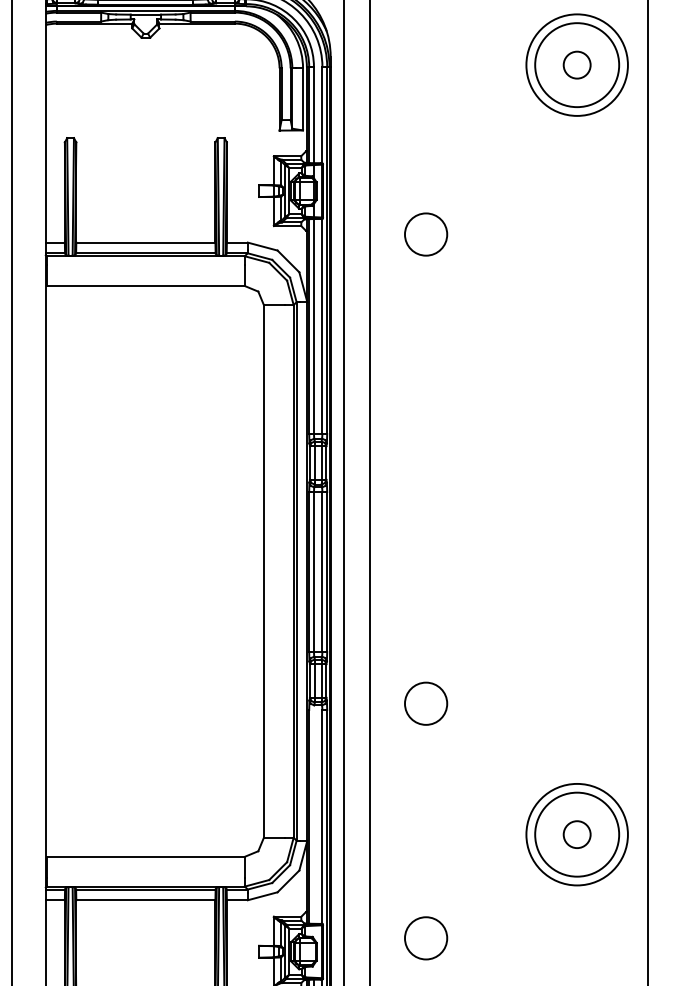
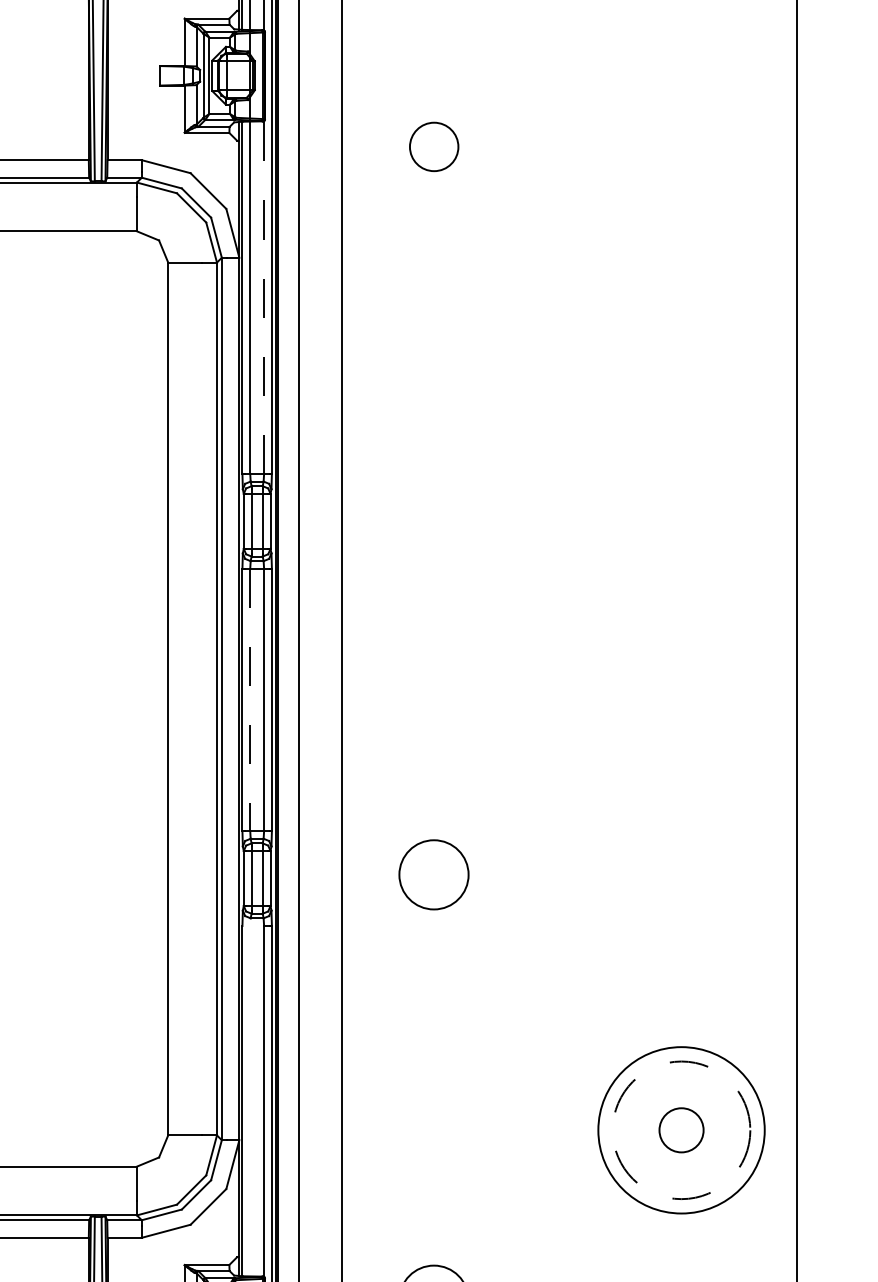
circle: (426, 234) -> (434, 146), size x0.7
line: (322, 326) -> (264, 297), solid -> dashed
line: (313, 572) -> (249, 700), solid -> dashed
circle: (426, 703) -> (434, 874), moved
circle: (577, 834) -> (682, 1130), solid -> dashed

